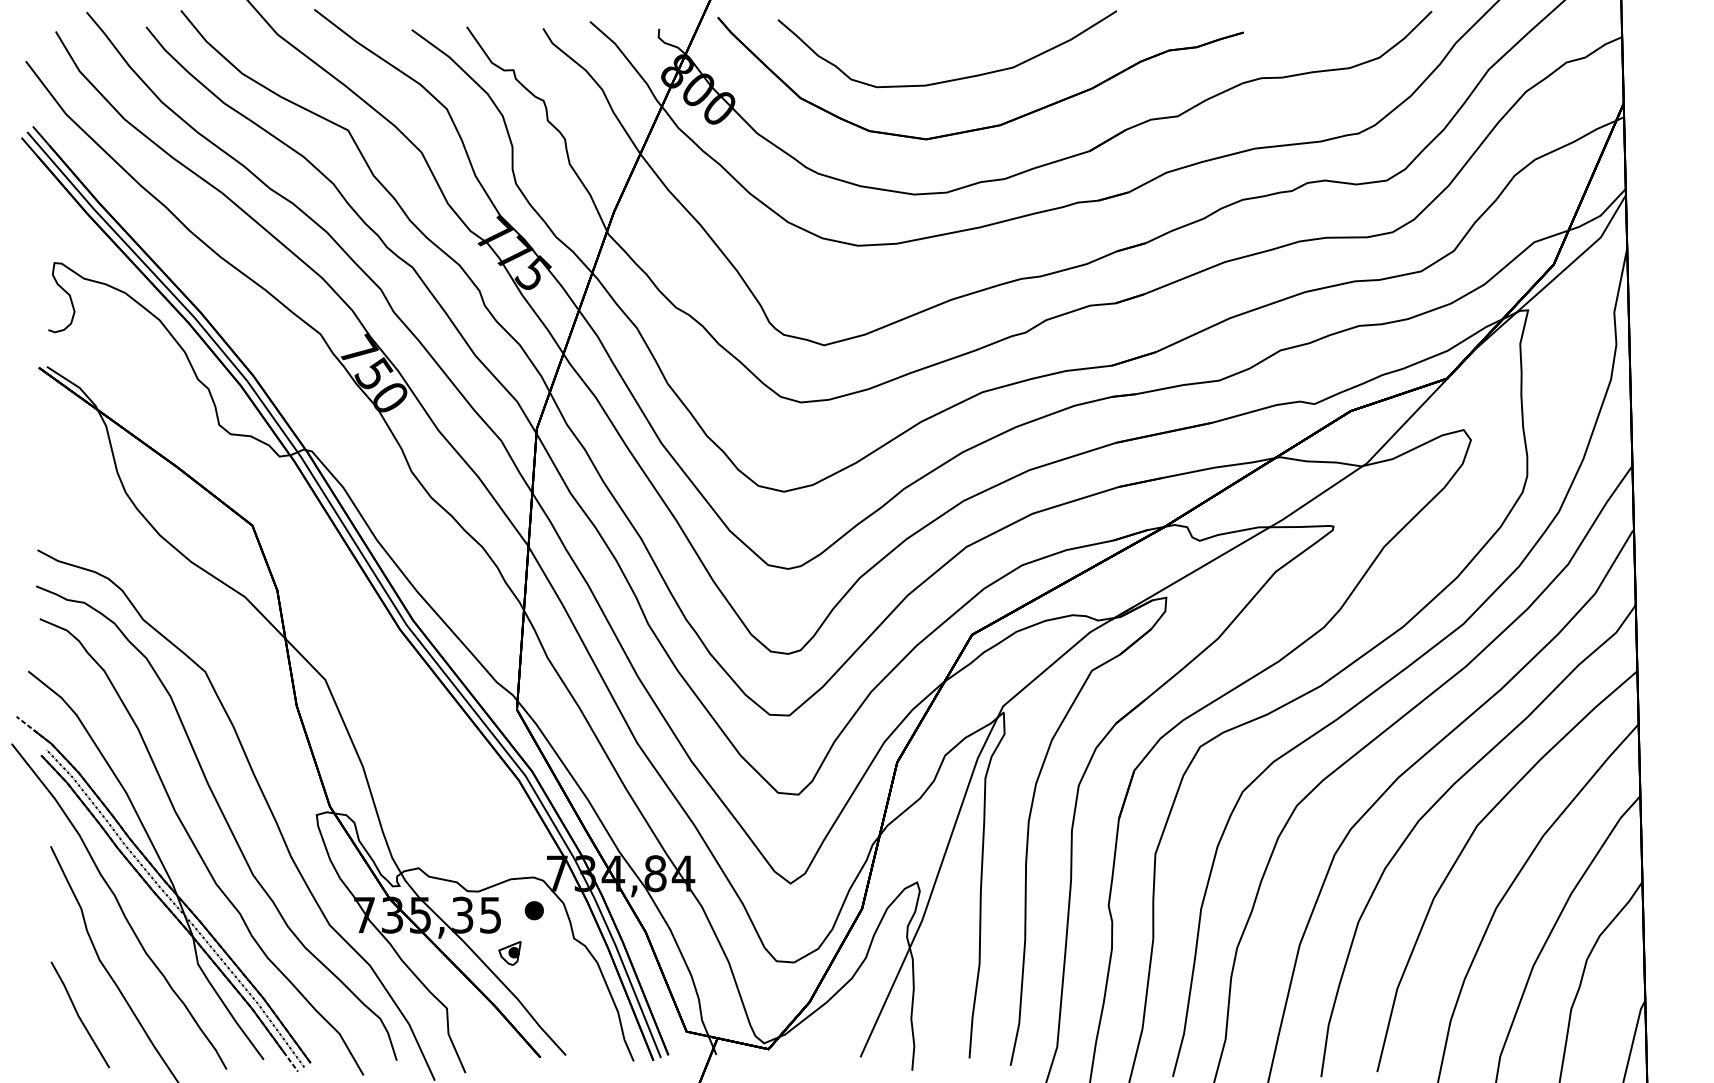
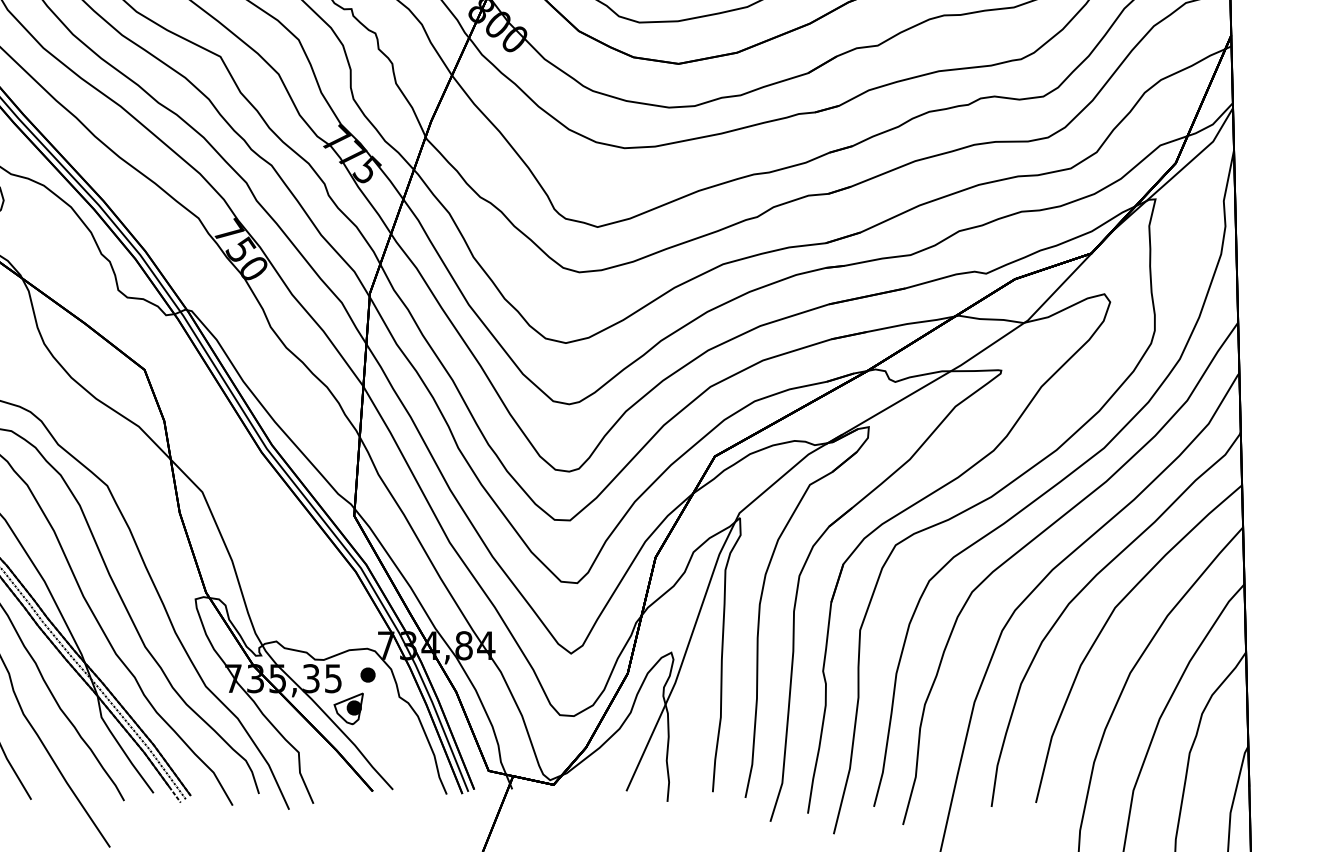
part: (509, 953) -> (348, 709), size x1.67

